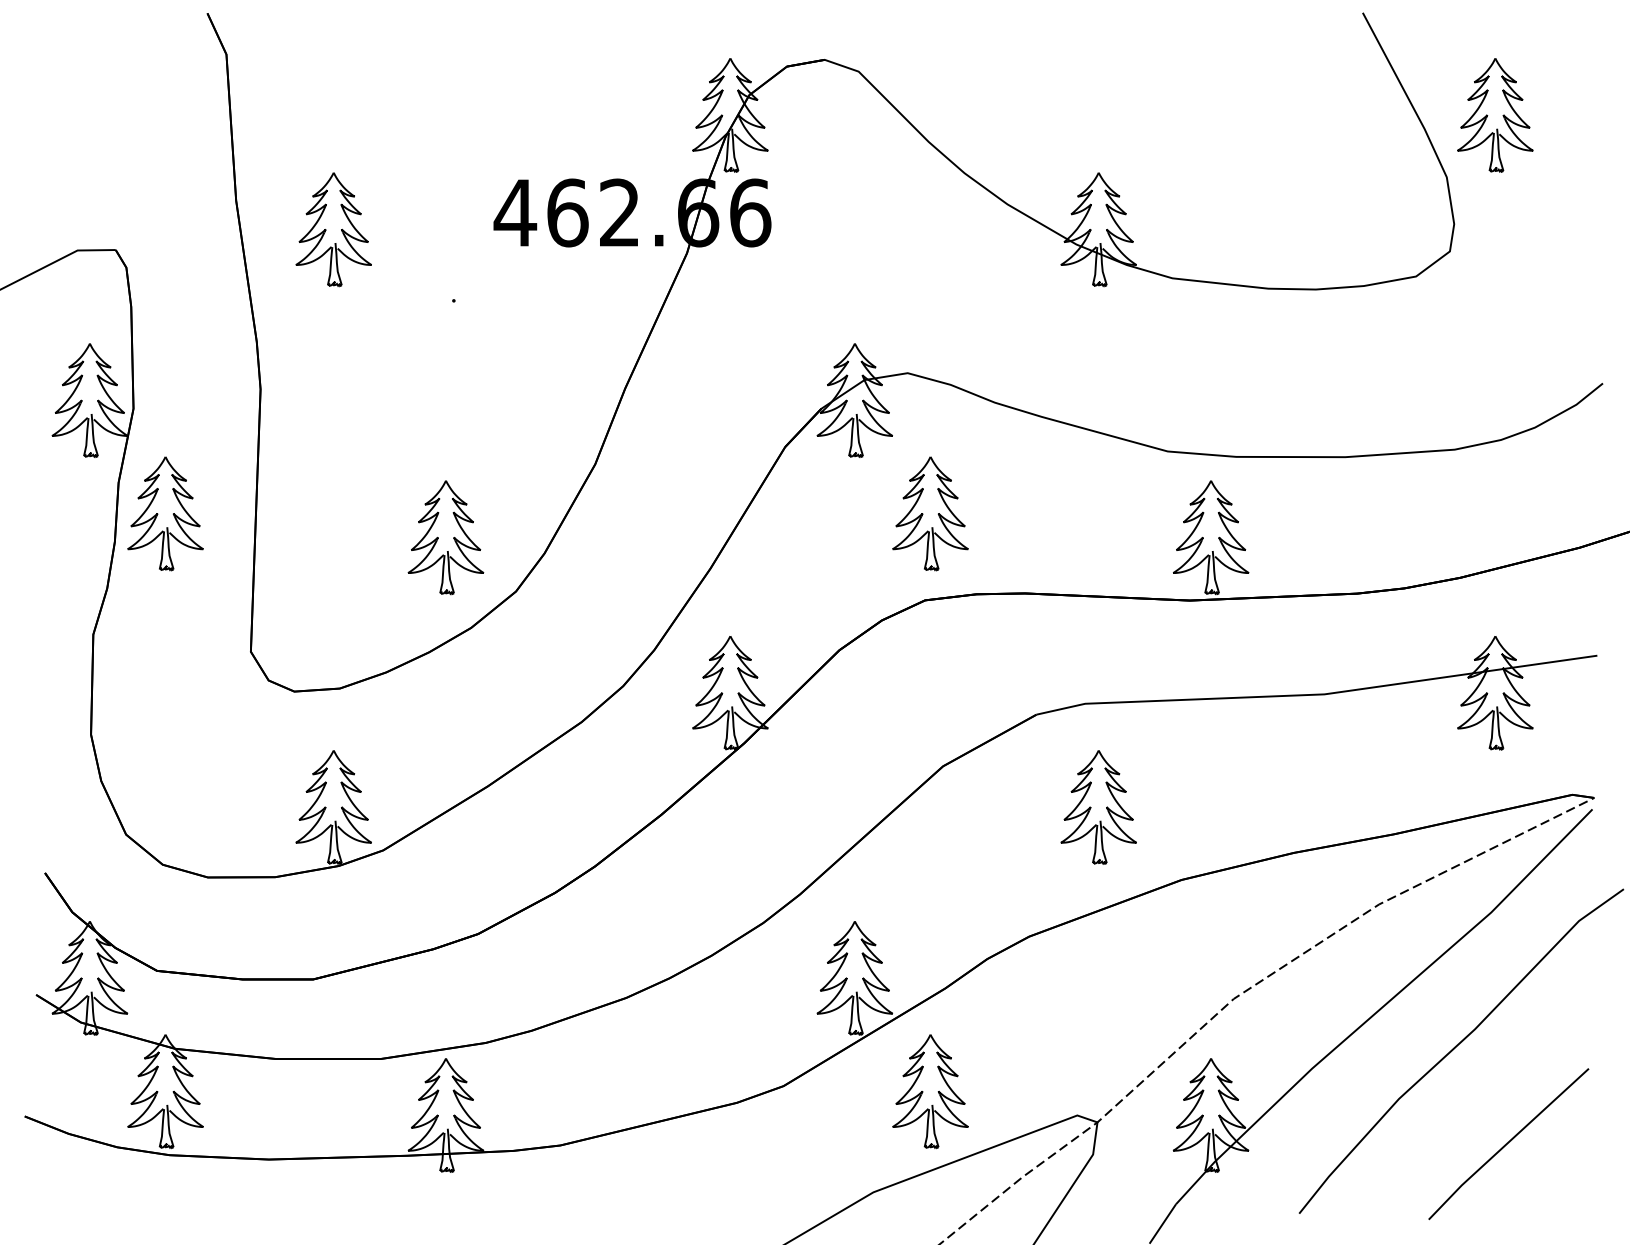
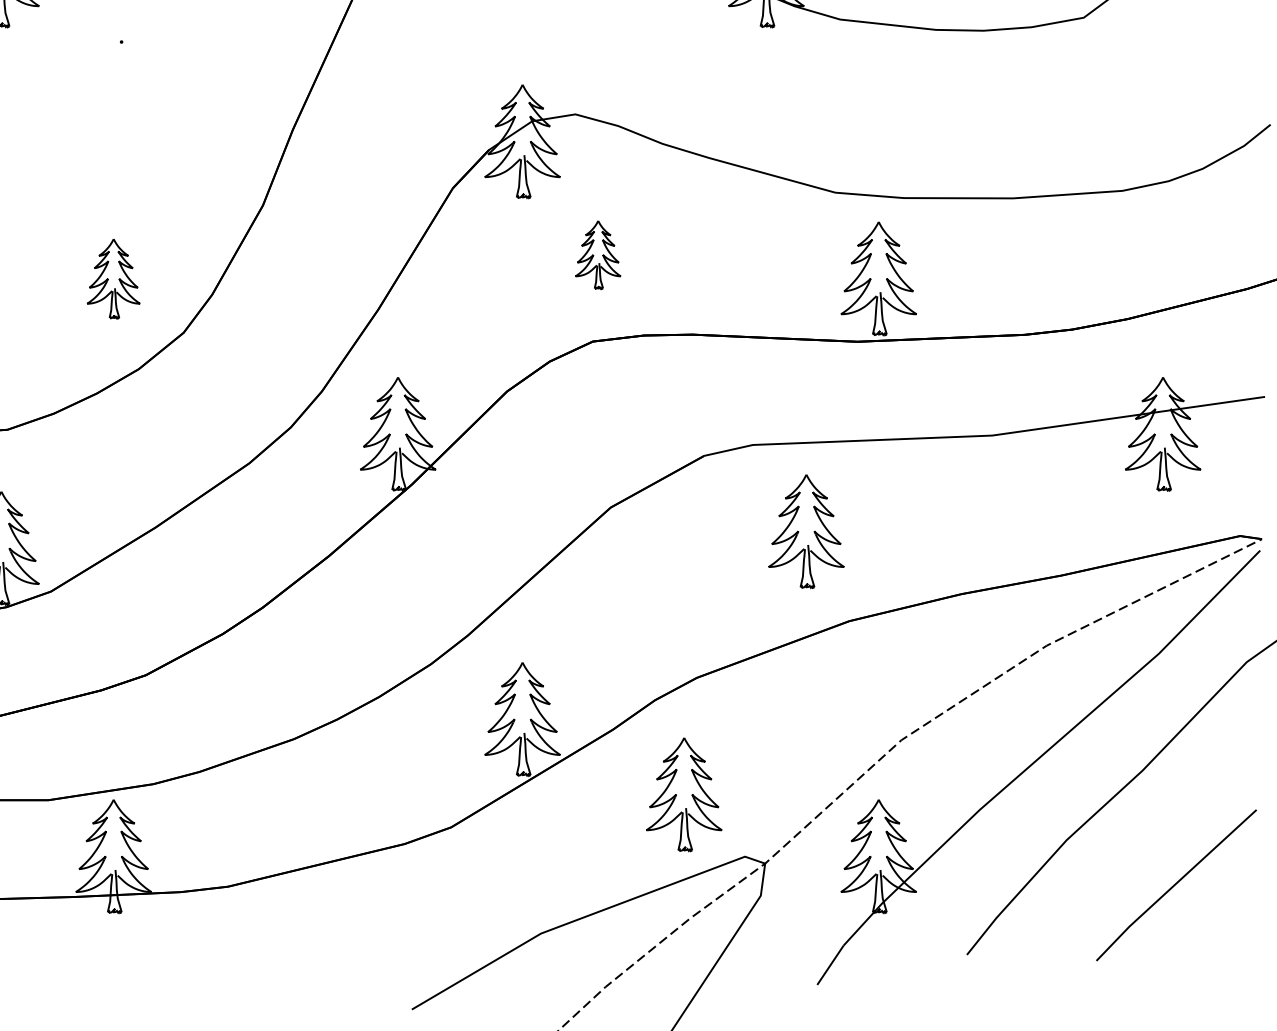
part: (930, 513) -> (598, 254), size x0.6
part: (445, 537) -> (113, 278), size x0.7
part: (1098, 807) -> (806, 531), moved
part: (930, 1091) -> (684, 794), moved

